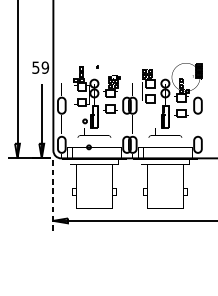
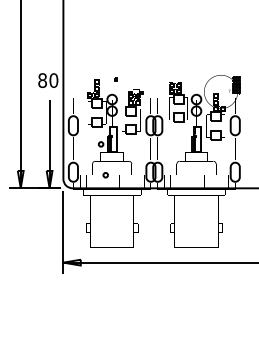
text: (40, 67) -> (48, 80), 59 -> 80
line: (53, 195) -> (63, 232), dashed -> solid

